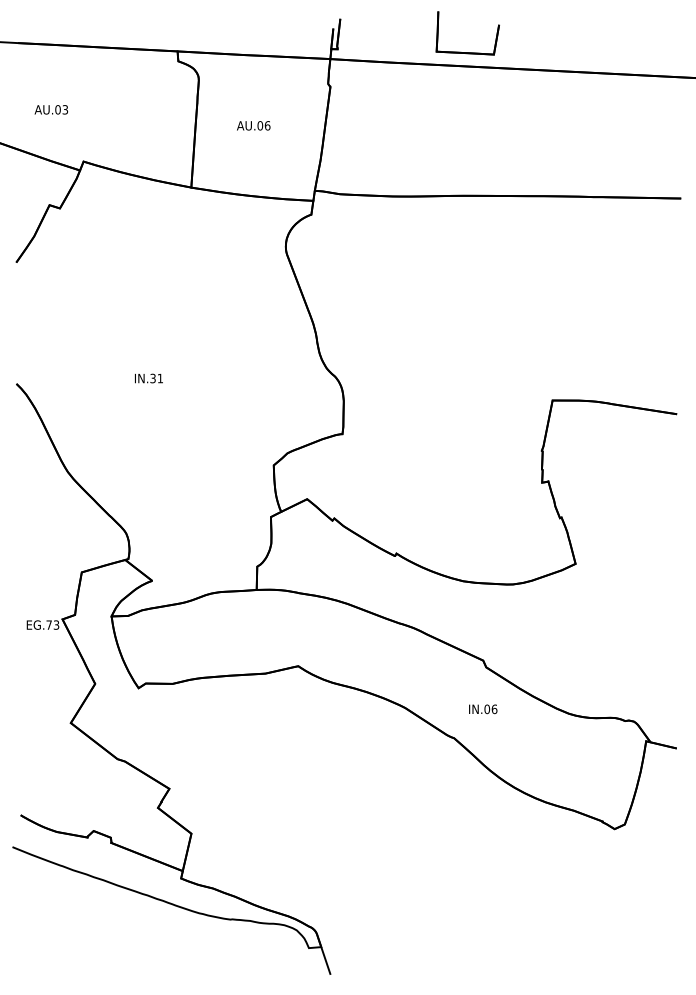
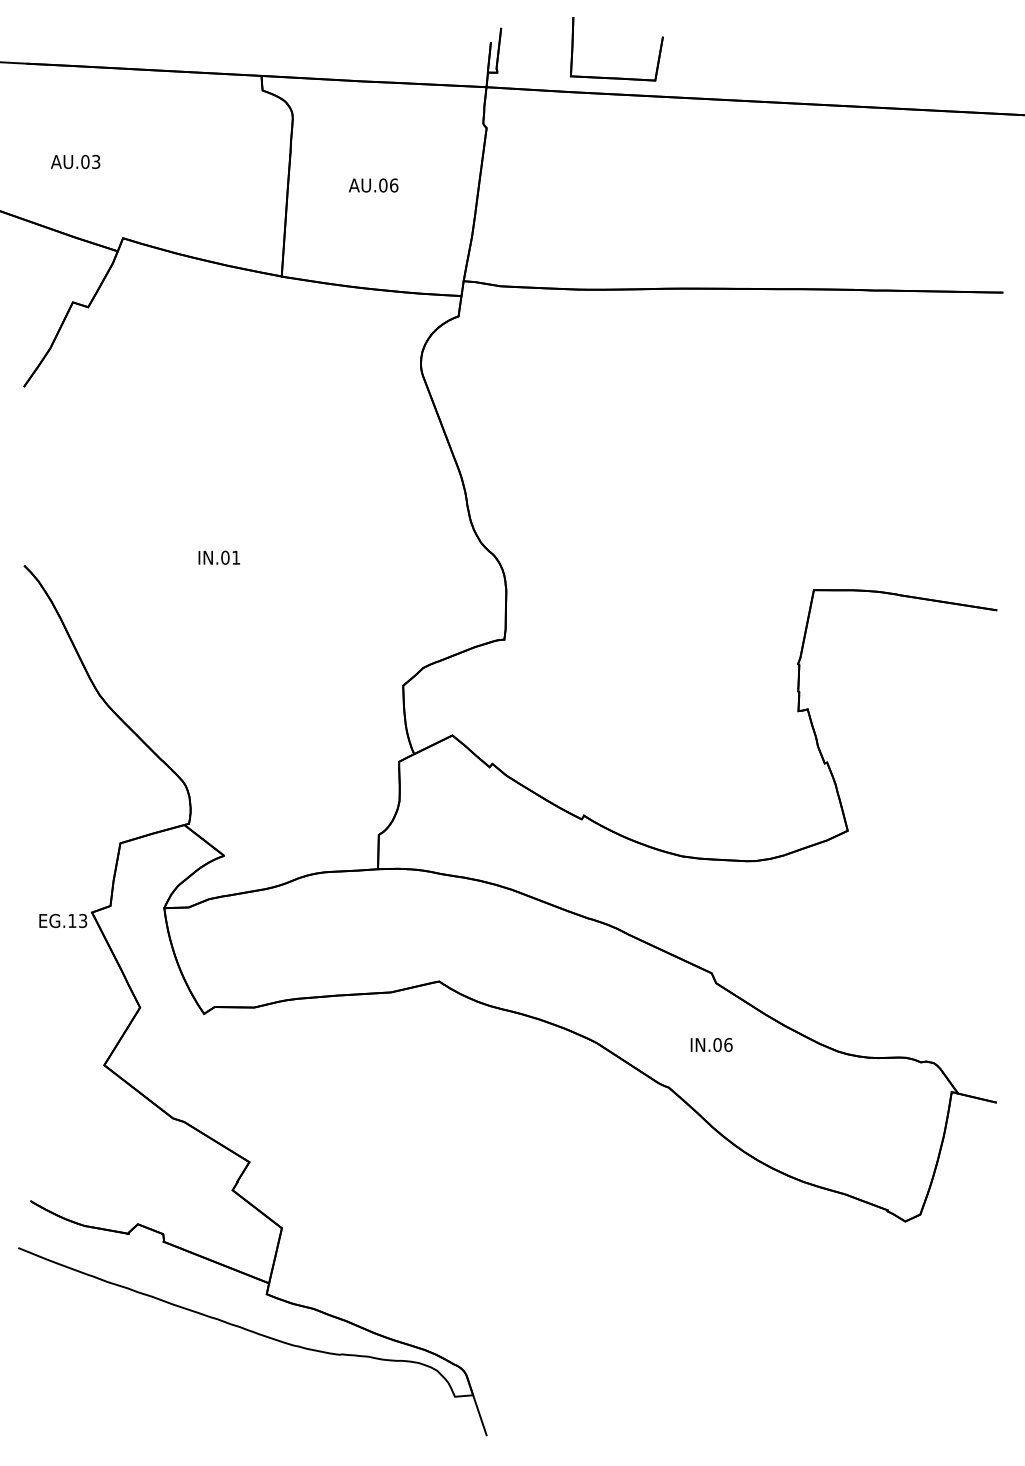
part: (467, 52) -> (616, 77), moved
text: (152, 378) -> (224, 557), IN.31 -> IN.01
text: (48, 624) -> (71, 920), EG.73 -> EG.13

